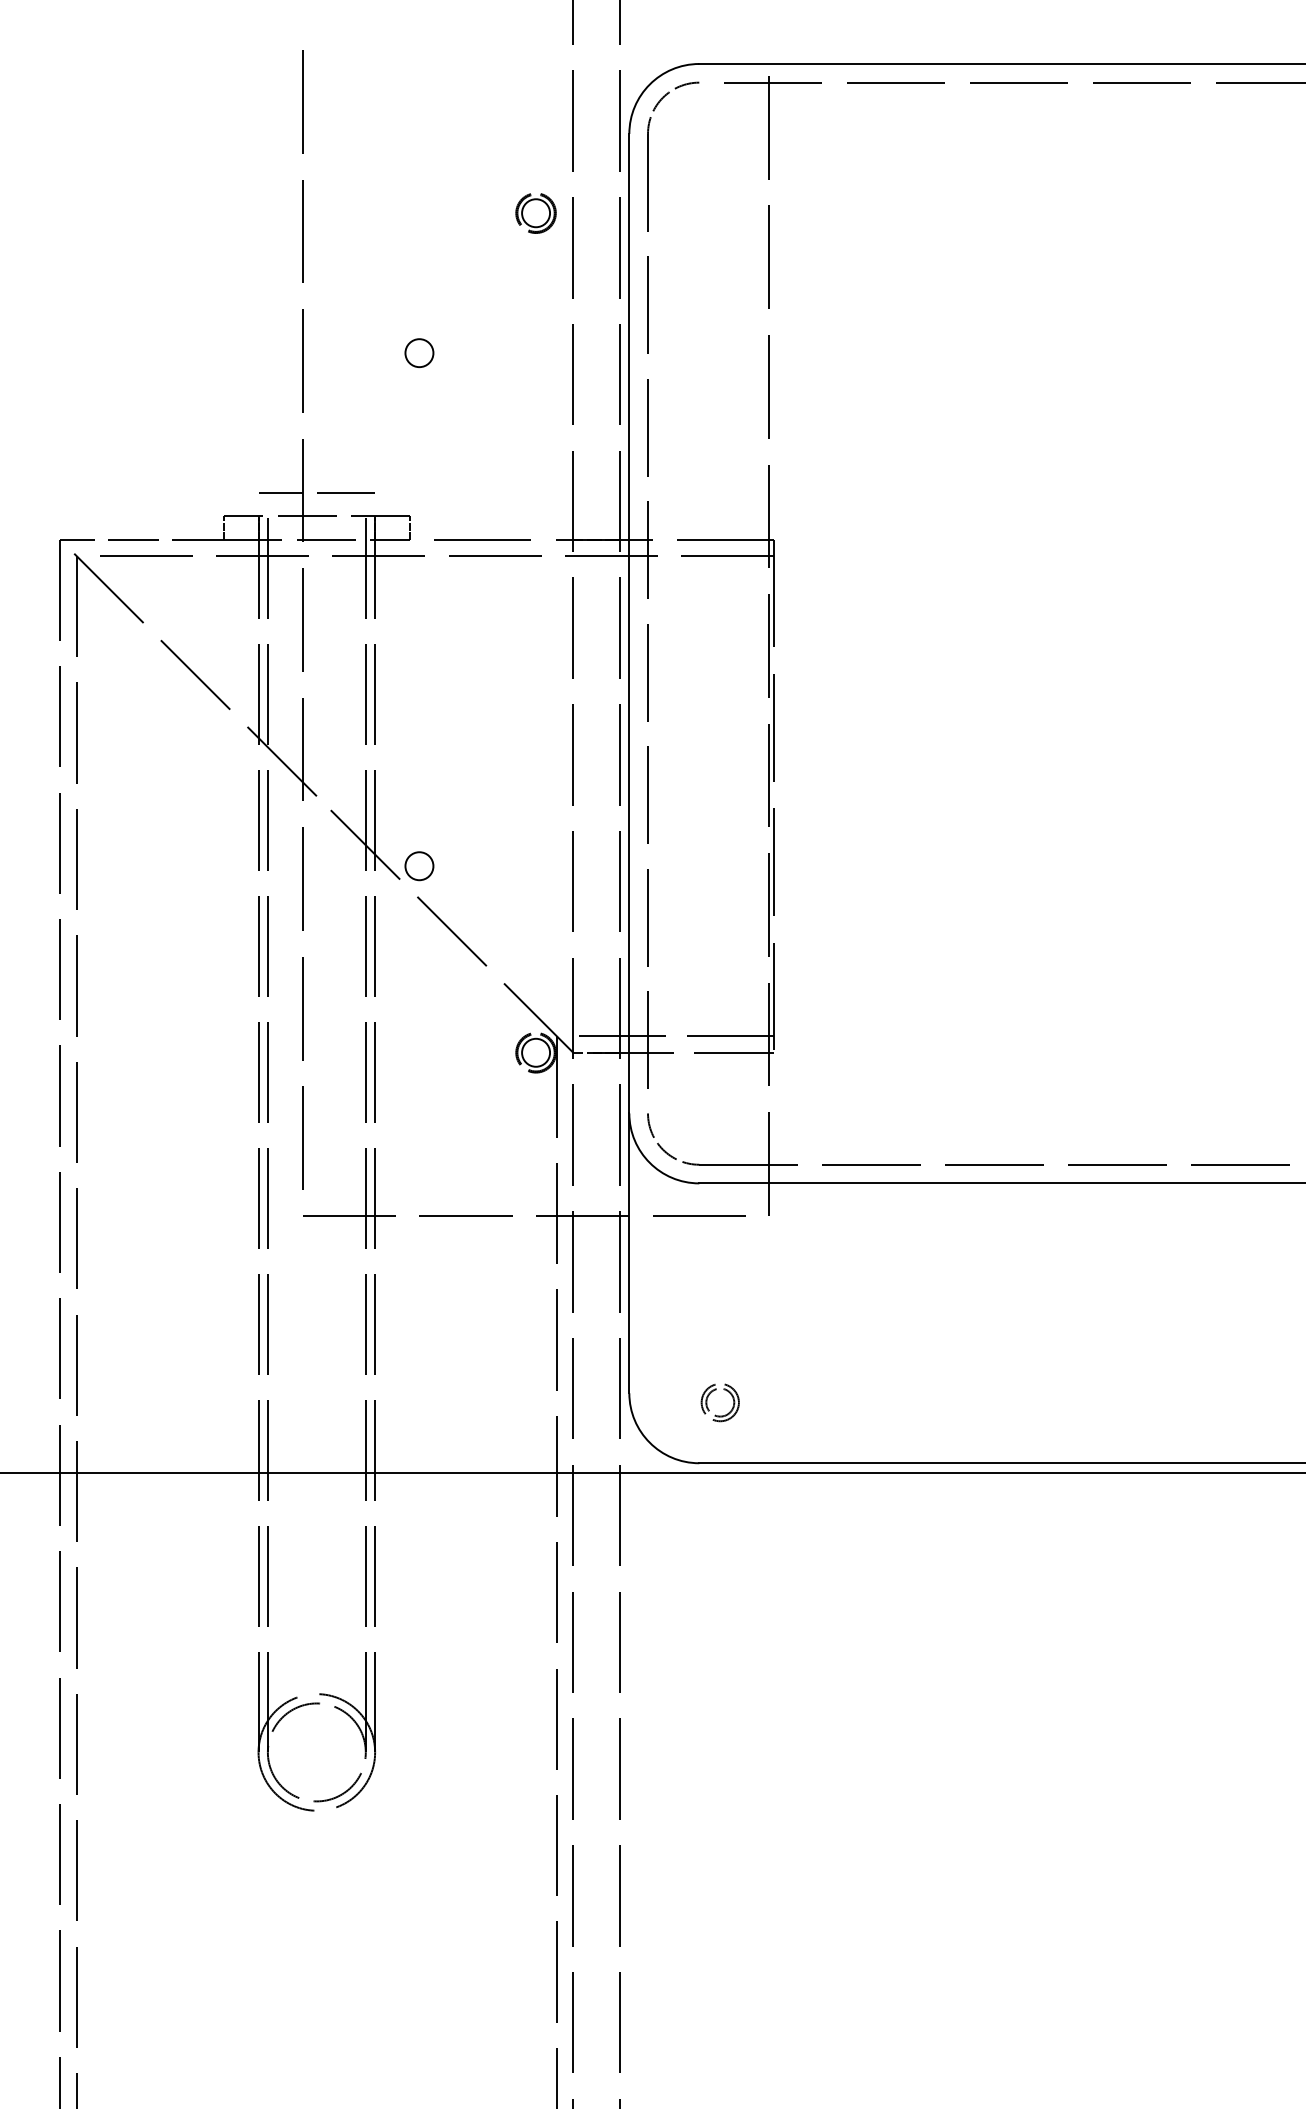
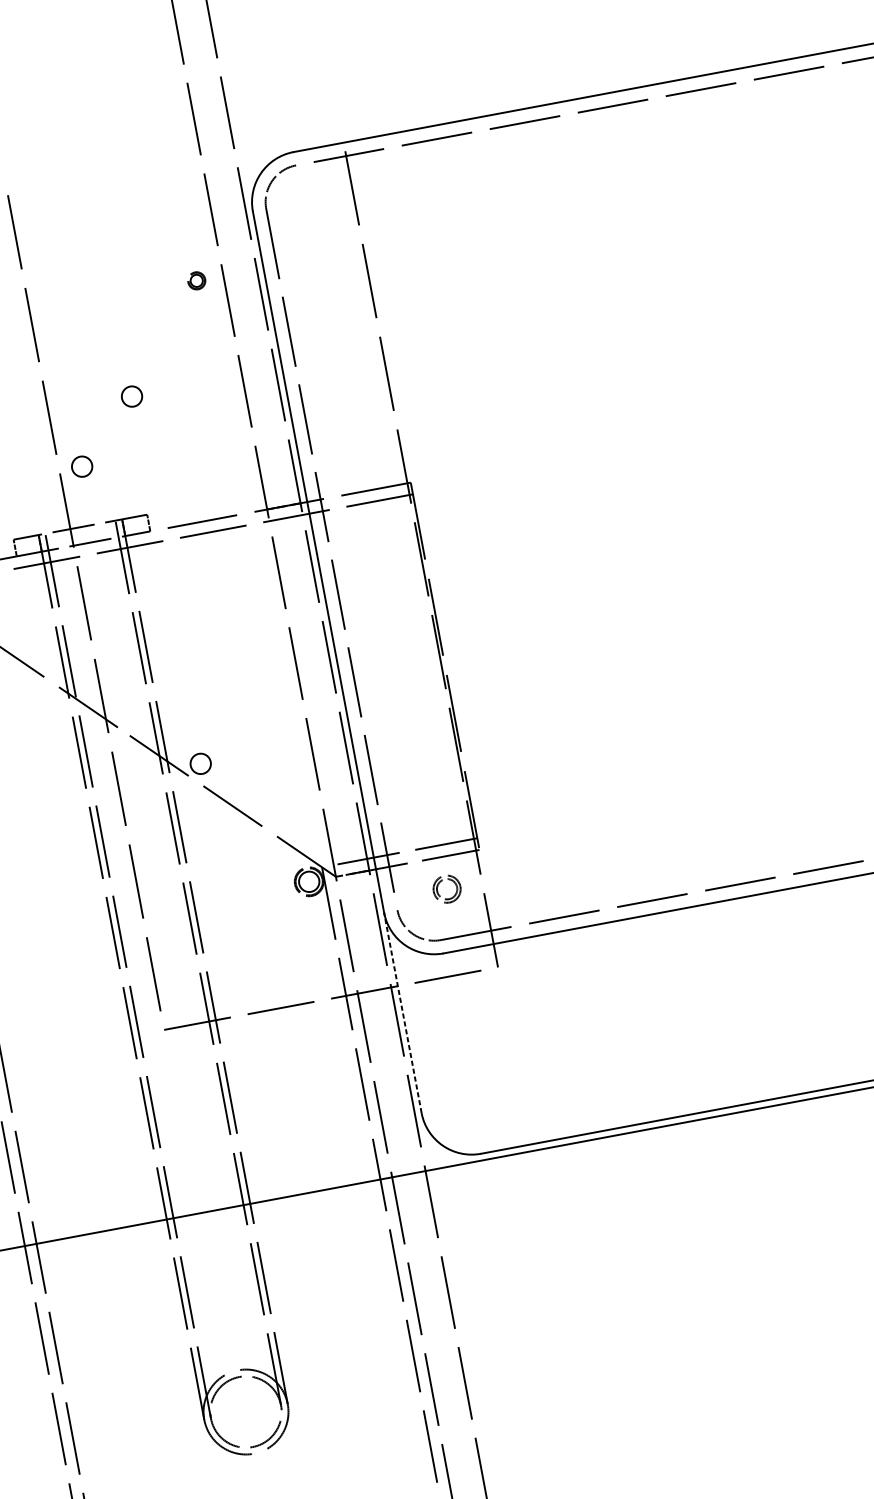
part: (535, 213) -> (196, 281), size x0.6
circle: (334, 434) -> (82, 466), added
line: (316, 493) -> (77, 510), removed
line: (629, 1253) -> (403, 1012), solid -> dashed
part: (707, 1402) -> (437, 890), moved

